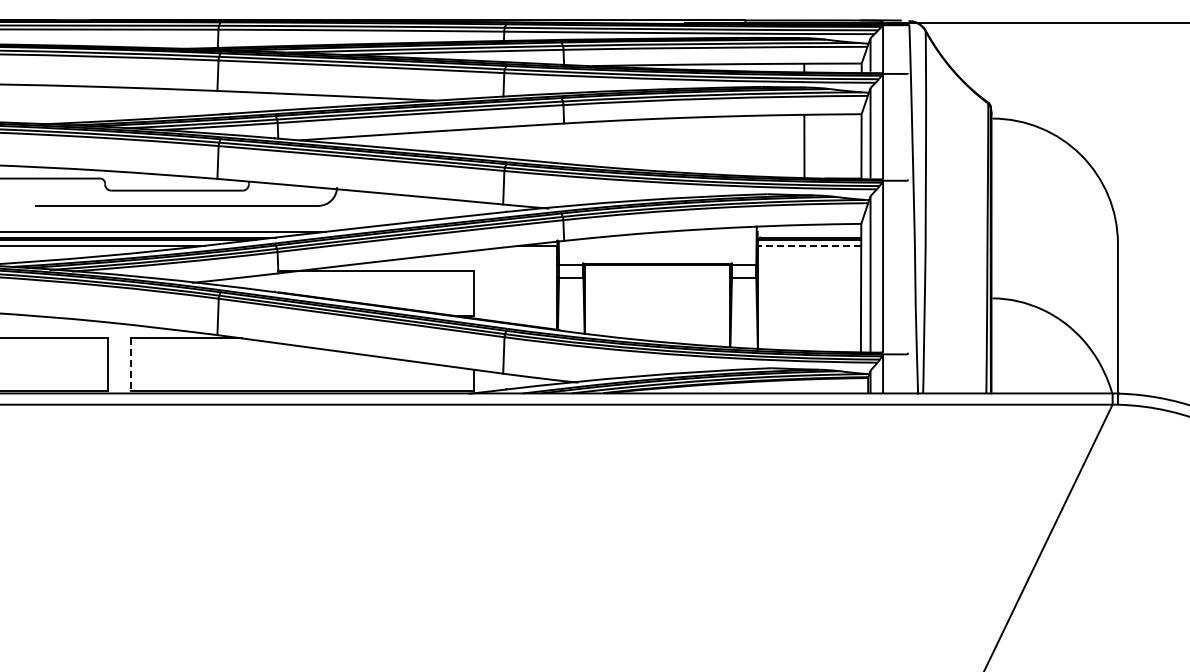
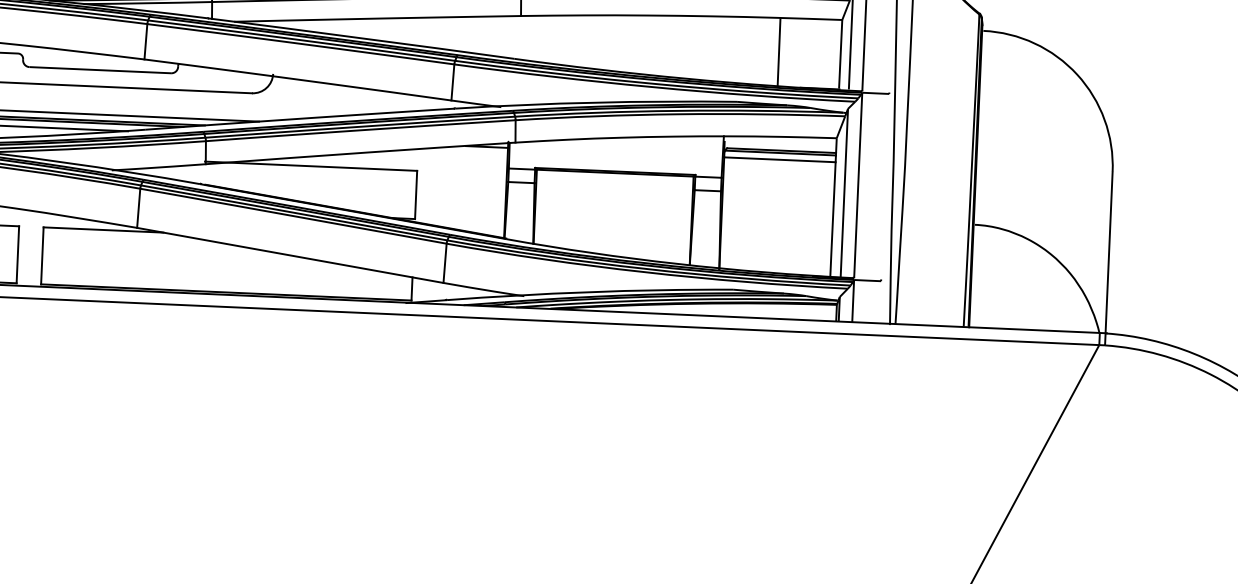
line: (809, 246) -> (779, 160), dashed -> solid
line: (130, 365) -> (41, 256), dashed -> solid

